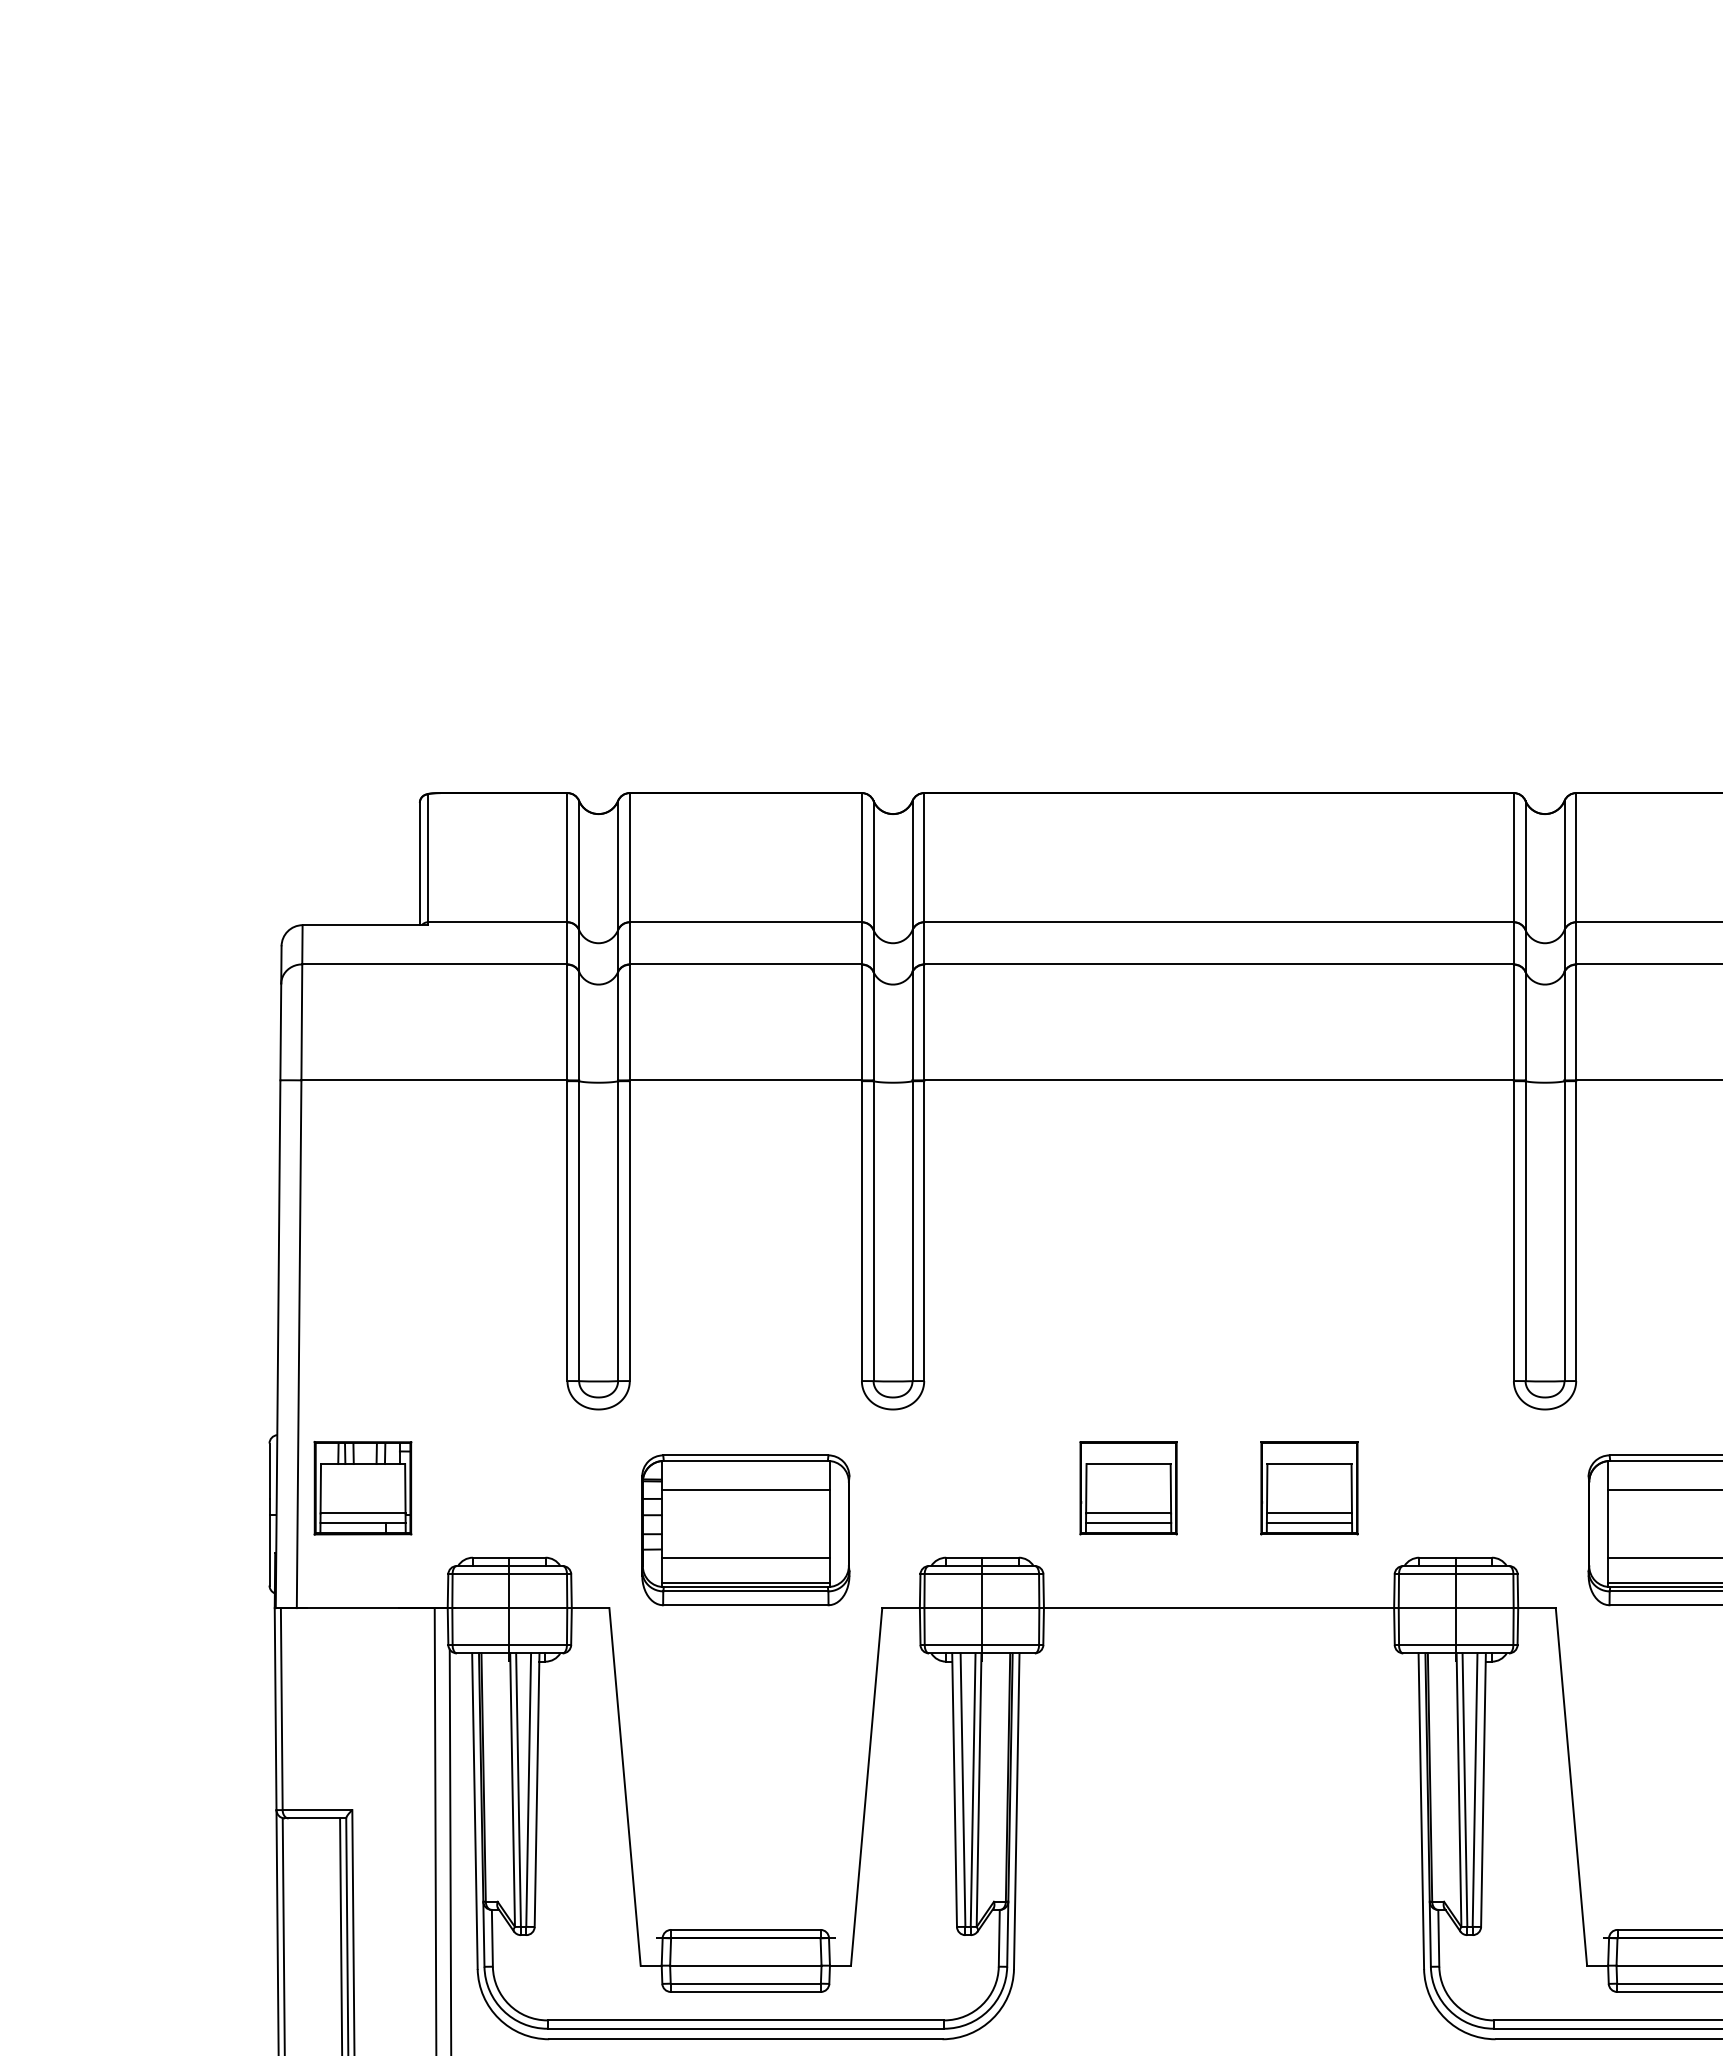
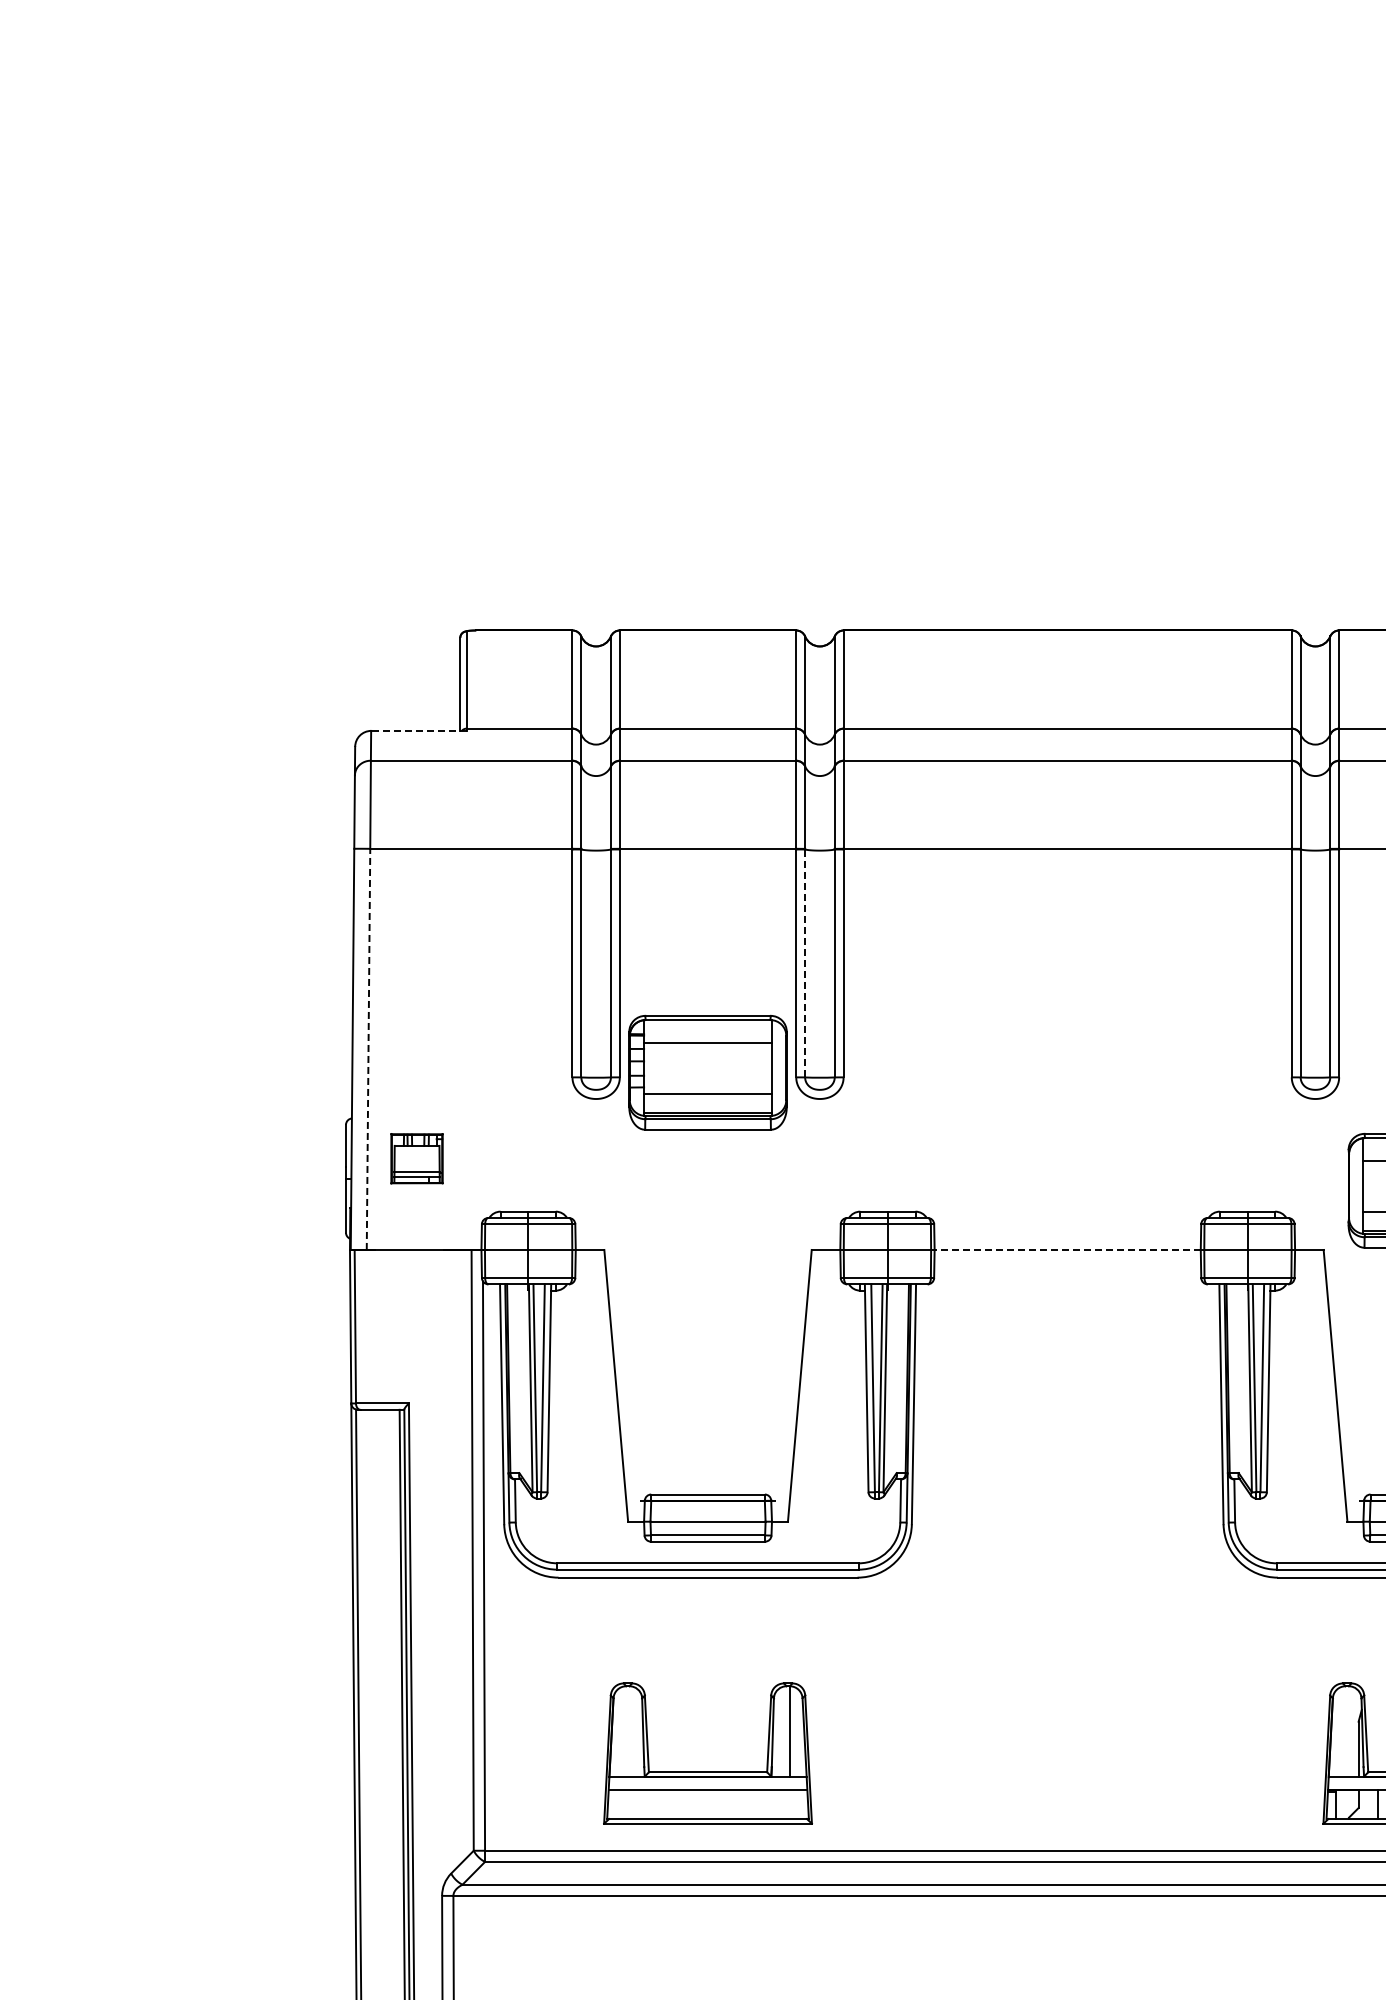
line: (364, 924) -> (418, 730), solid -> dashed
line: (874, 1231) -> (805, 963), solid -> dashed
line: (299, 1344) -> (368, 1049), solid -> dashed
part: (362, 1487) -> (416, 1158), size x0.7
part: (1127, 1487) -> (998, 1158), removed
part: (1308, 1487) -> (1135, 1158), removed
part: (745, 1529) -> (707, 1072), moved
line: (1218, 1607) -> (1067, 1249), solid -> dashed

